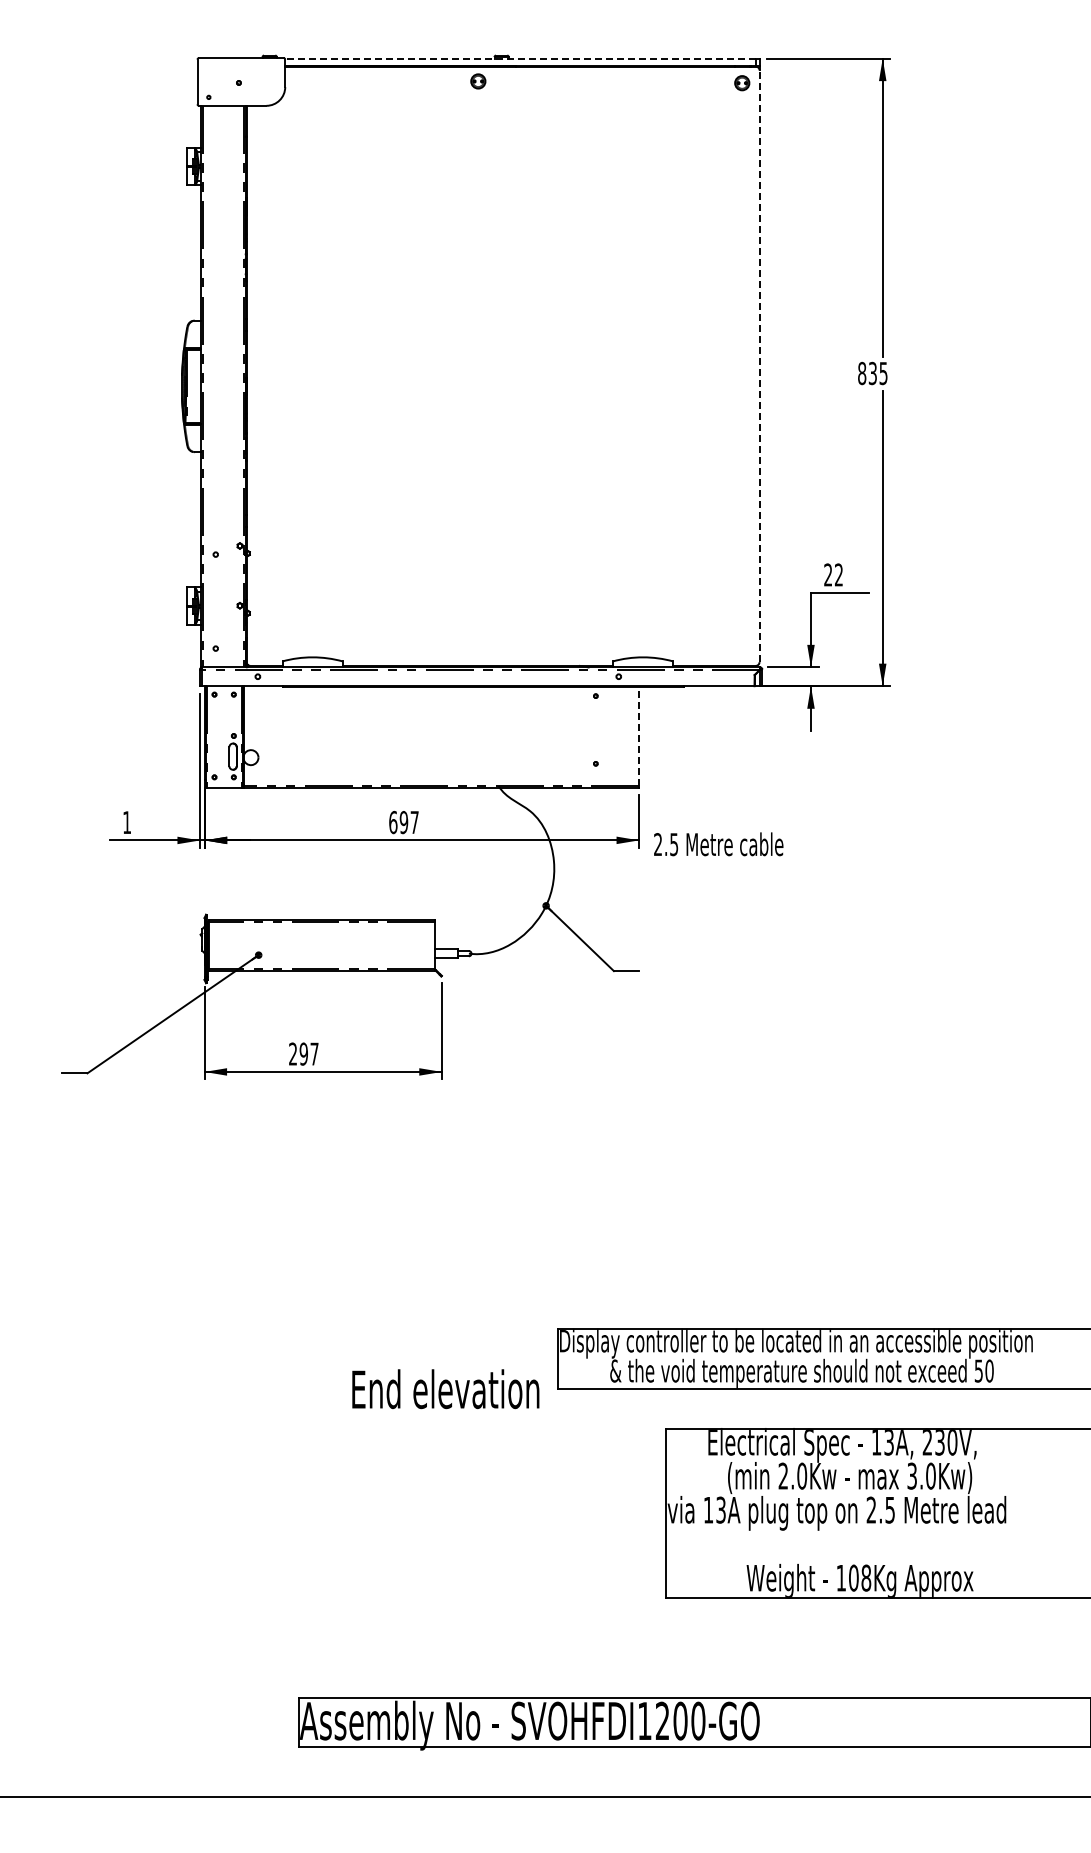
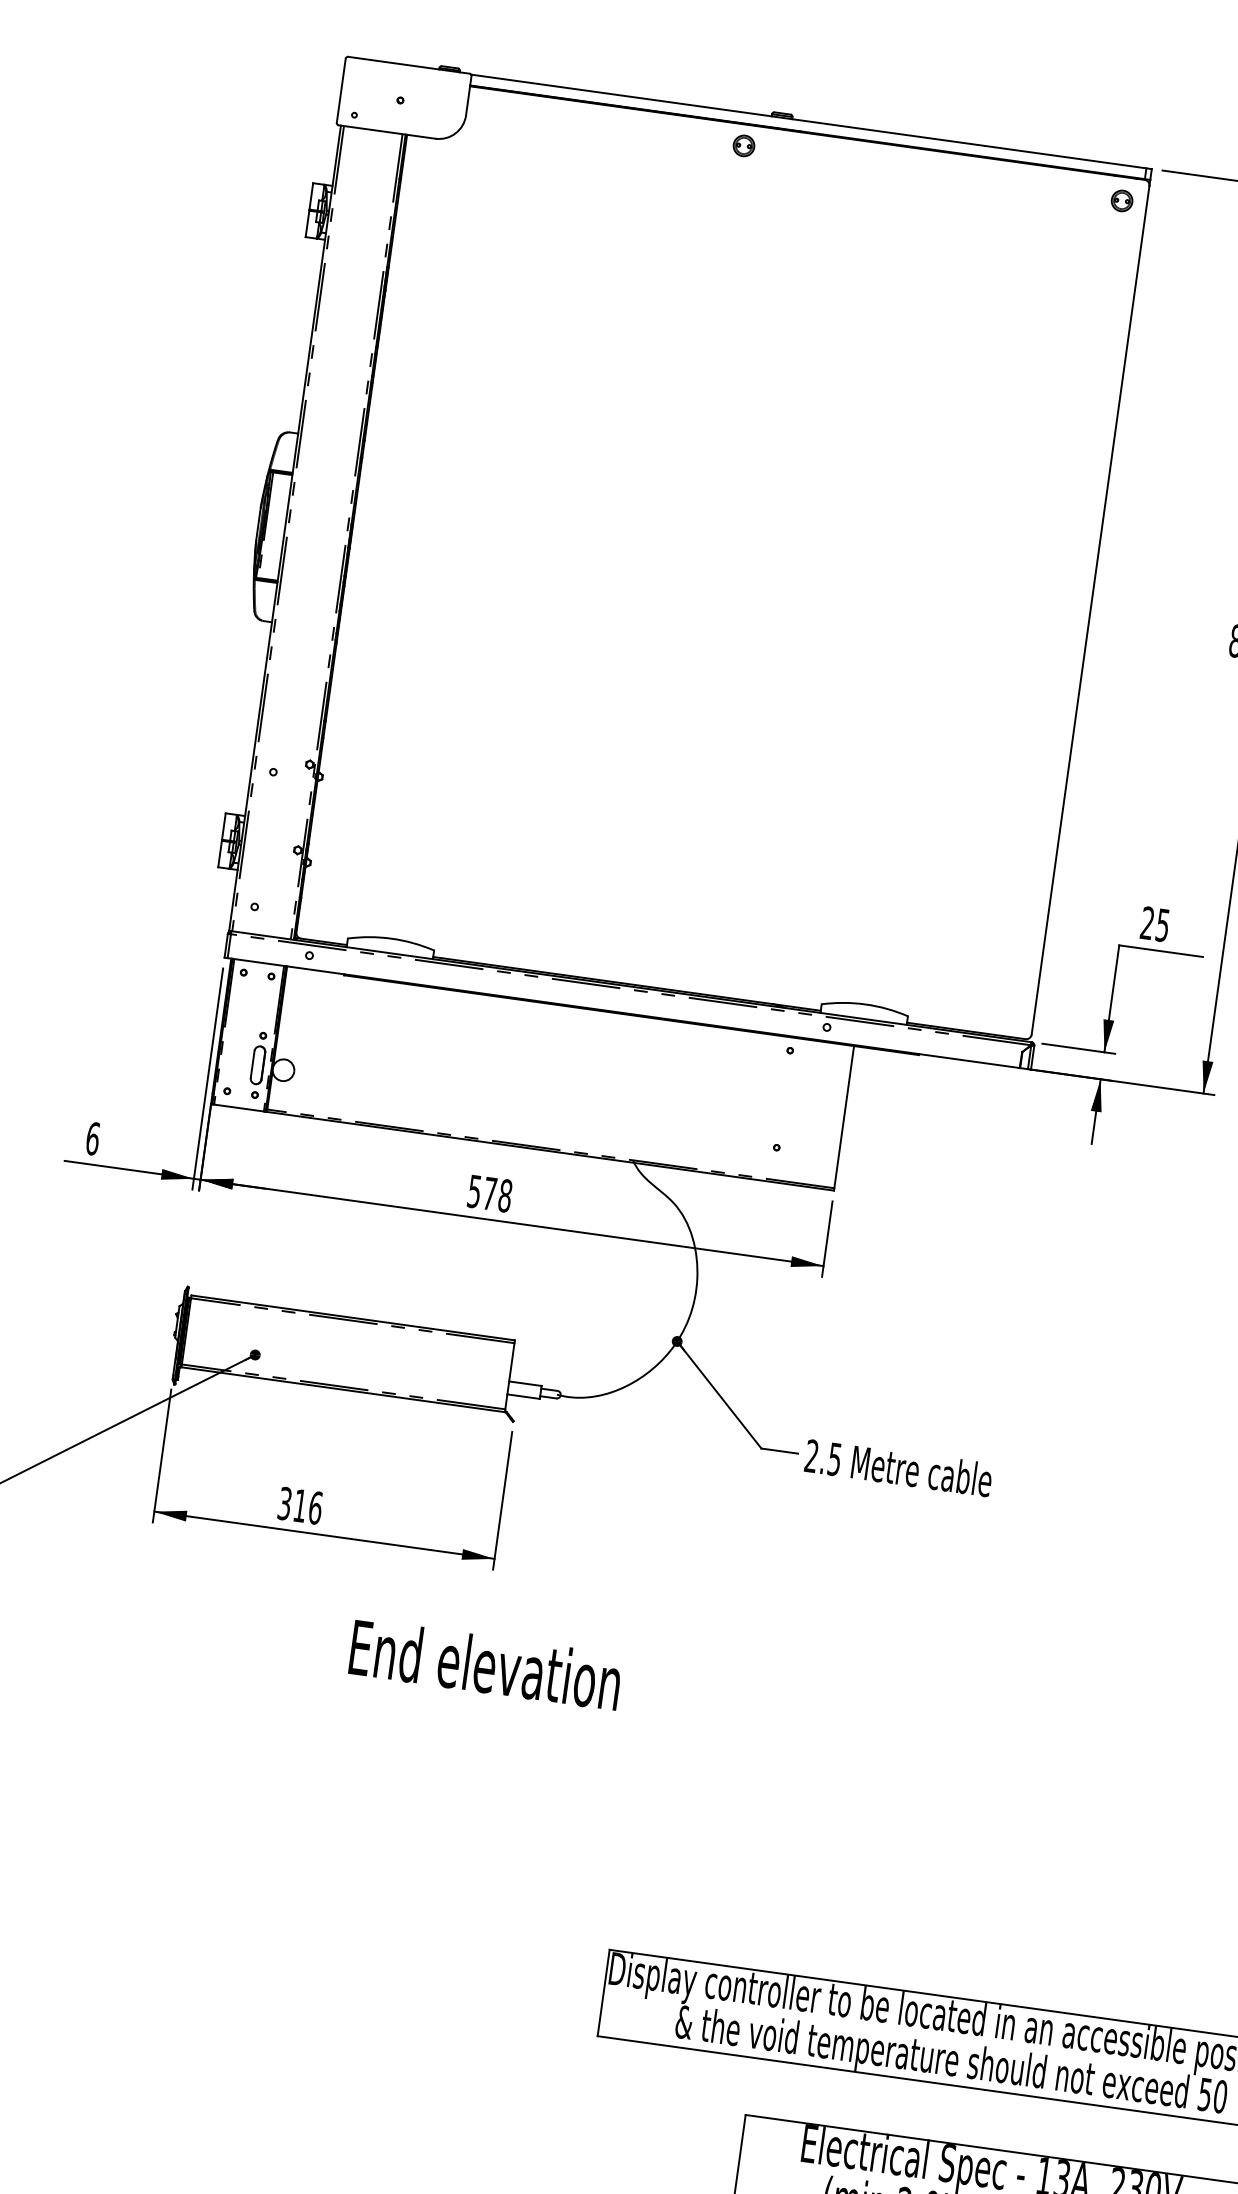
line: (519, 58) -> (807, 121), dashed -> solid
line: (759, 366) -> (1090, 610), dashed -> solid
text: (838, 574) -> (1162, 924), 22 -> 25
line: (639, 736) -> (844, 1117), dashed -> solid
text: (127, 822) -> (93, 1138), 1 -> 6
text: (403, 822) -> (489, 1193), 697 -> 578
text: (718, 844) -> (898, 1468), moved
text: (303, 1053) -> (299, 1504), 297 -> 316
text: (445, 1389) -> (485, 1665), moved

